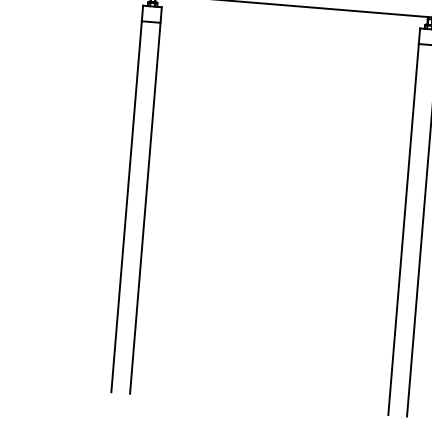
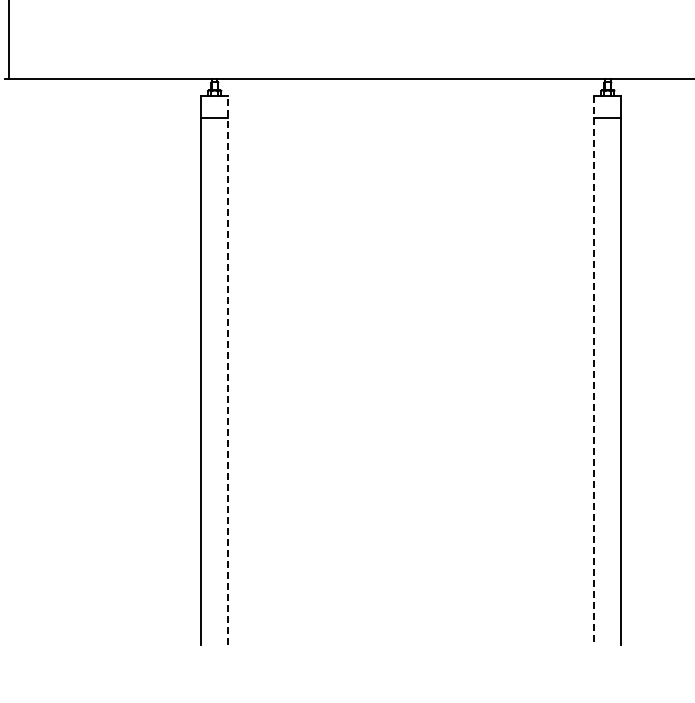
line: (145, 199) -> (227, 369), solid -> dashed
line: (404, 221) -> (594, 370), solid -> dashed

